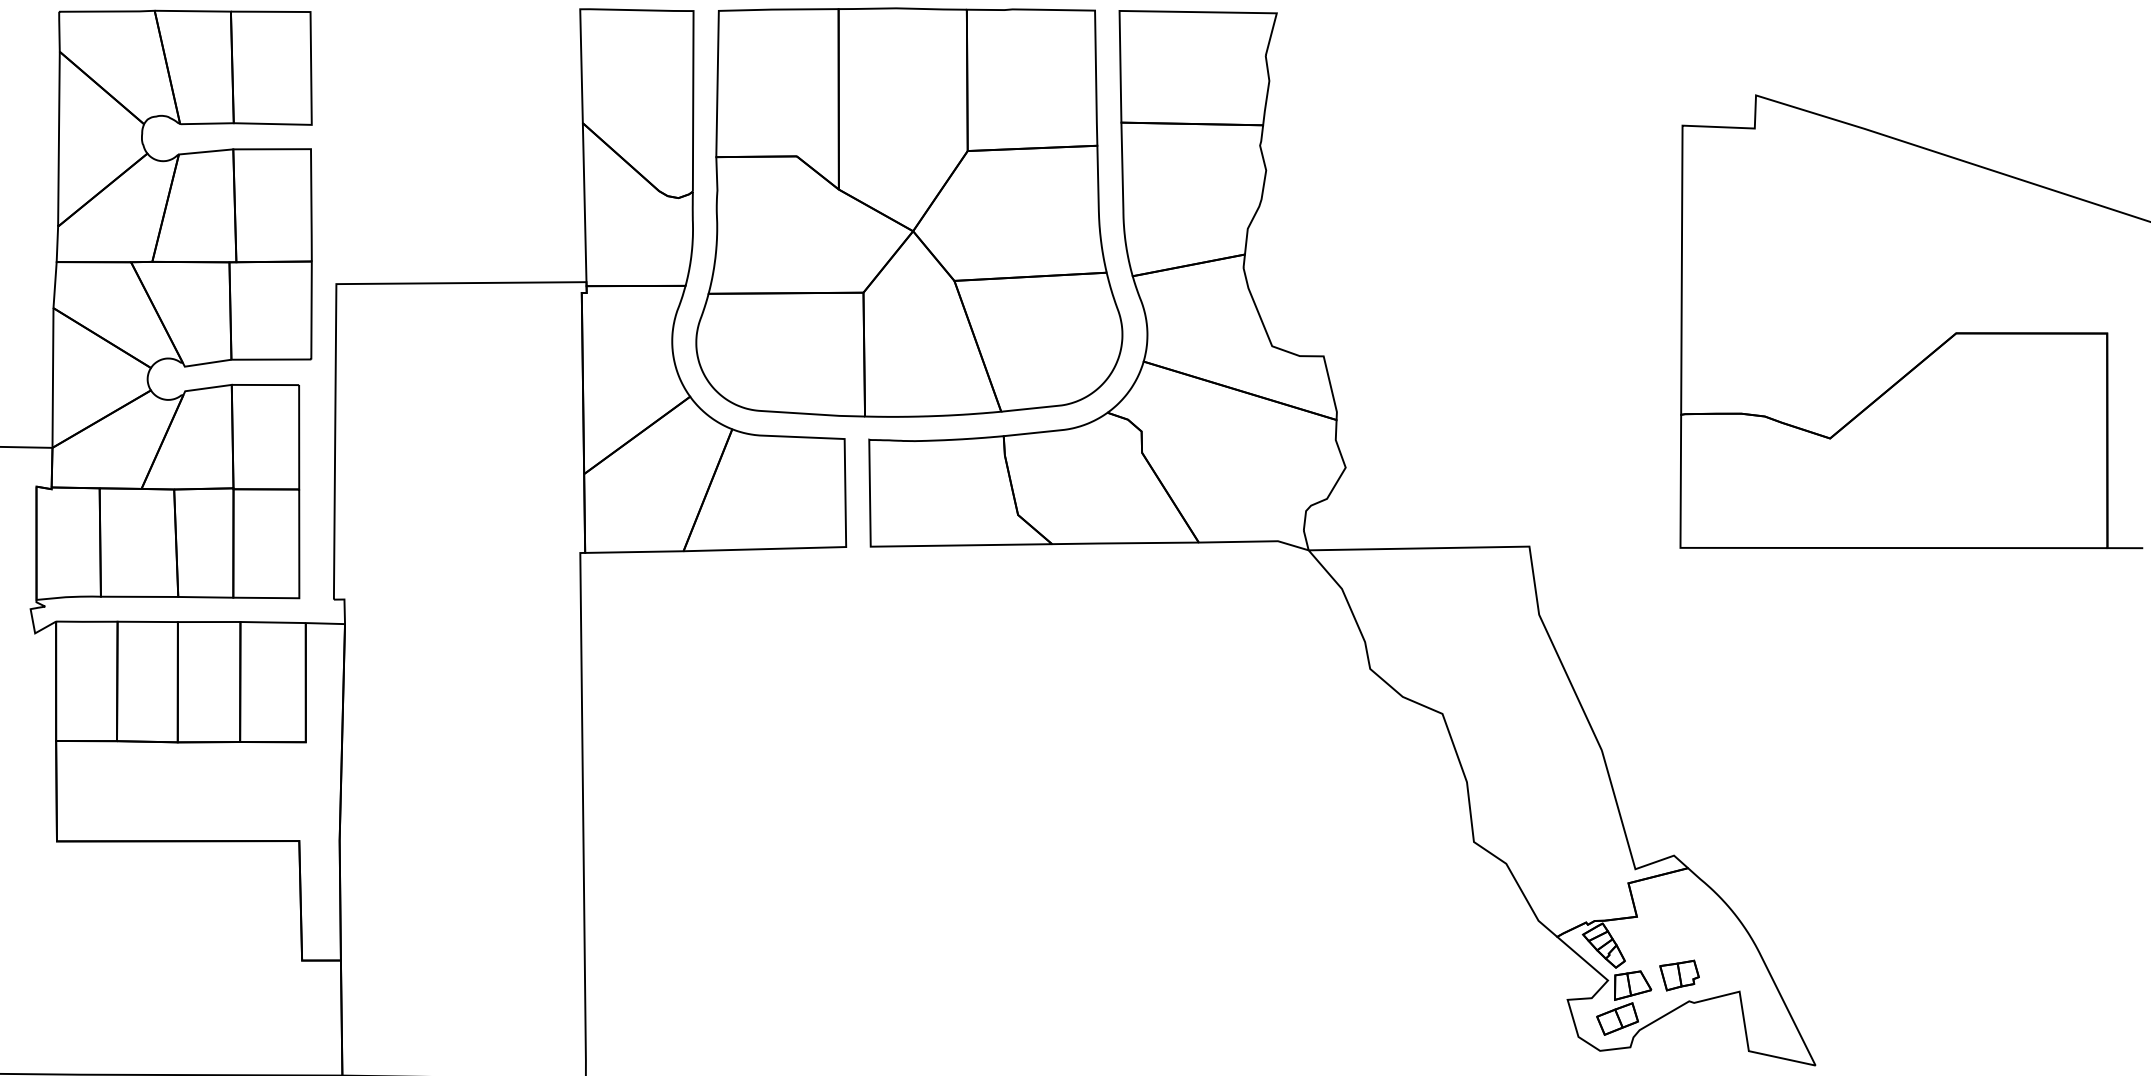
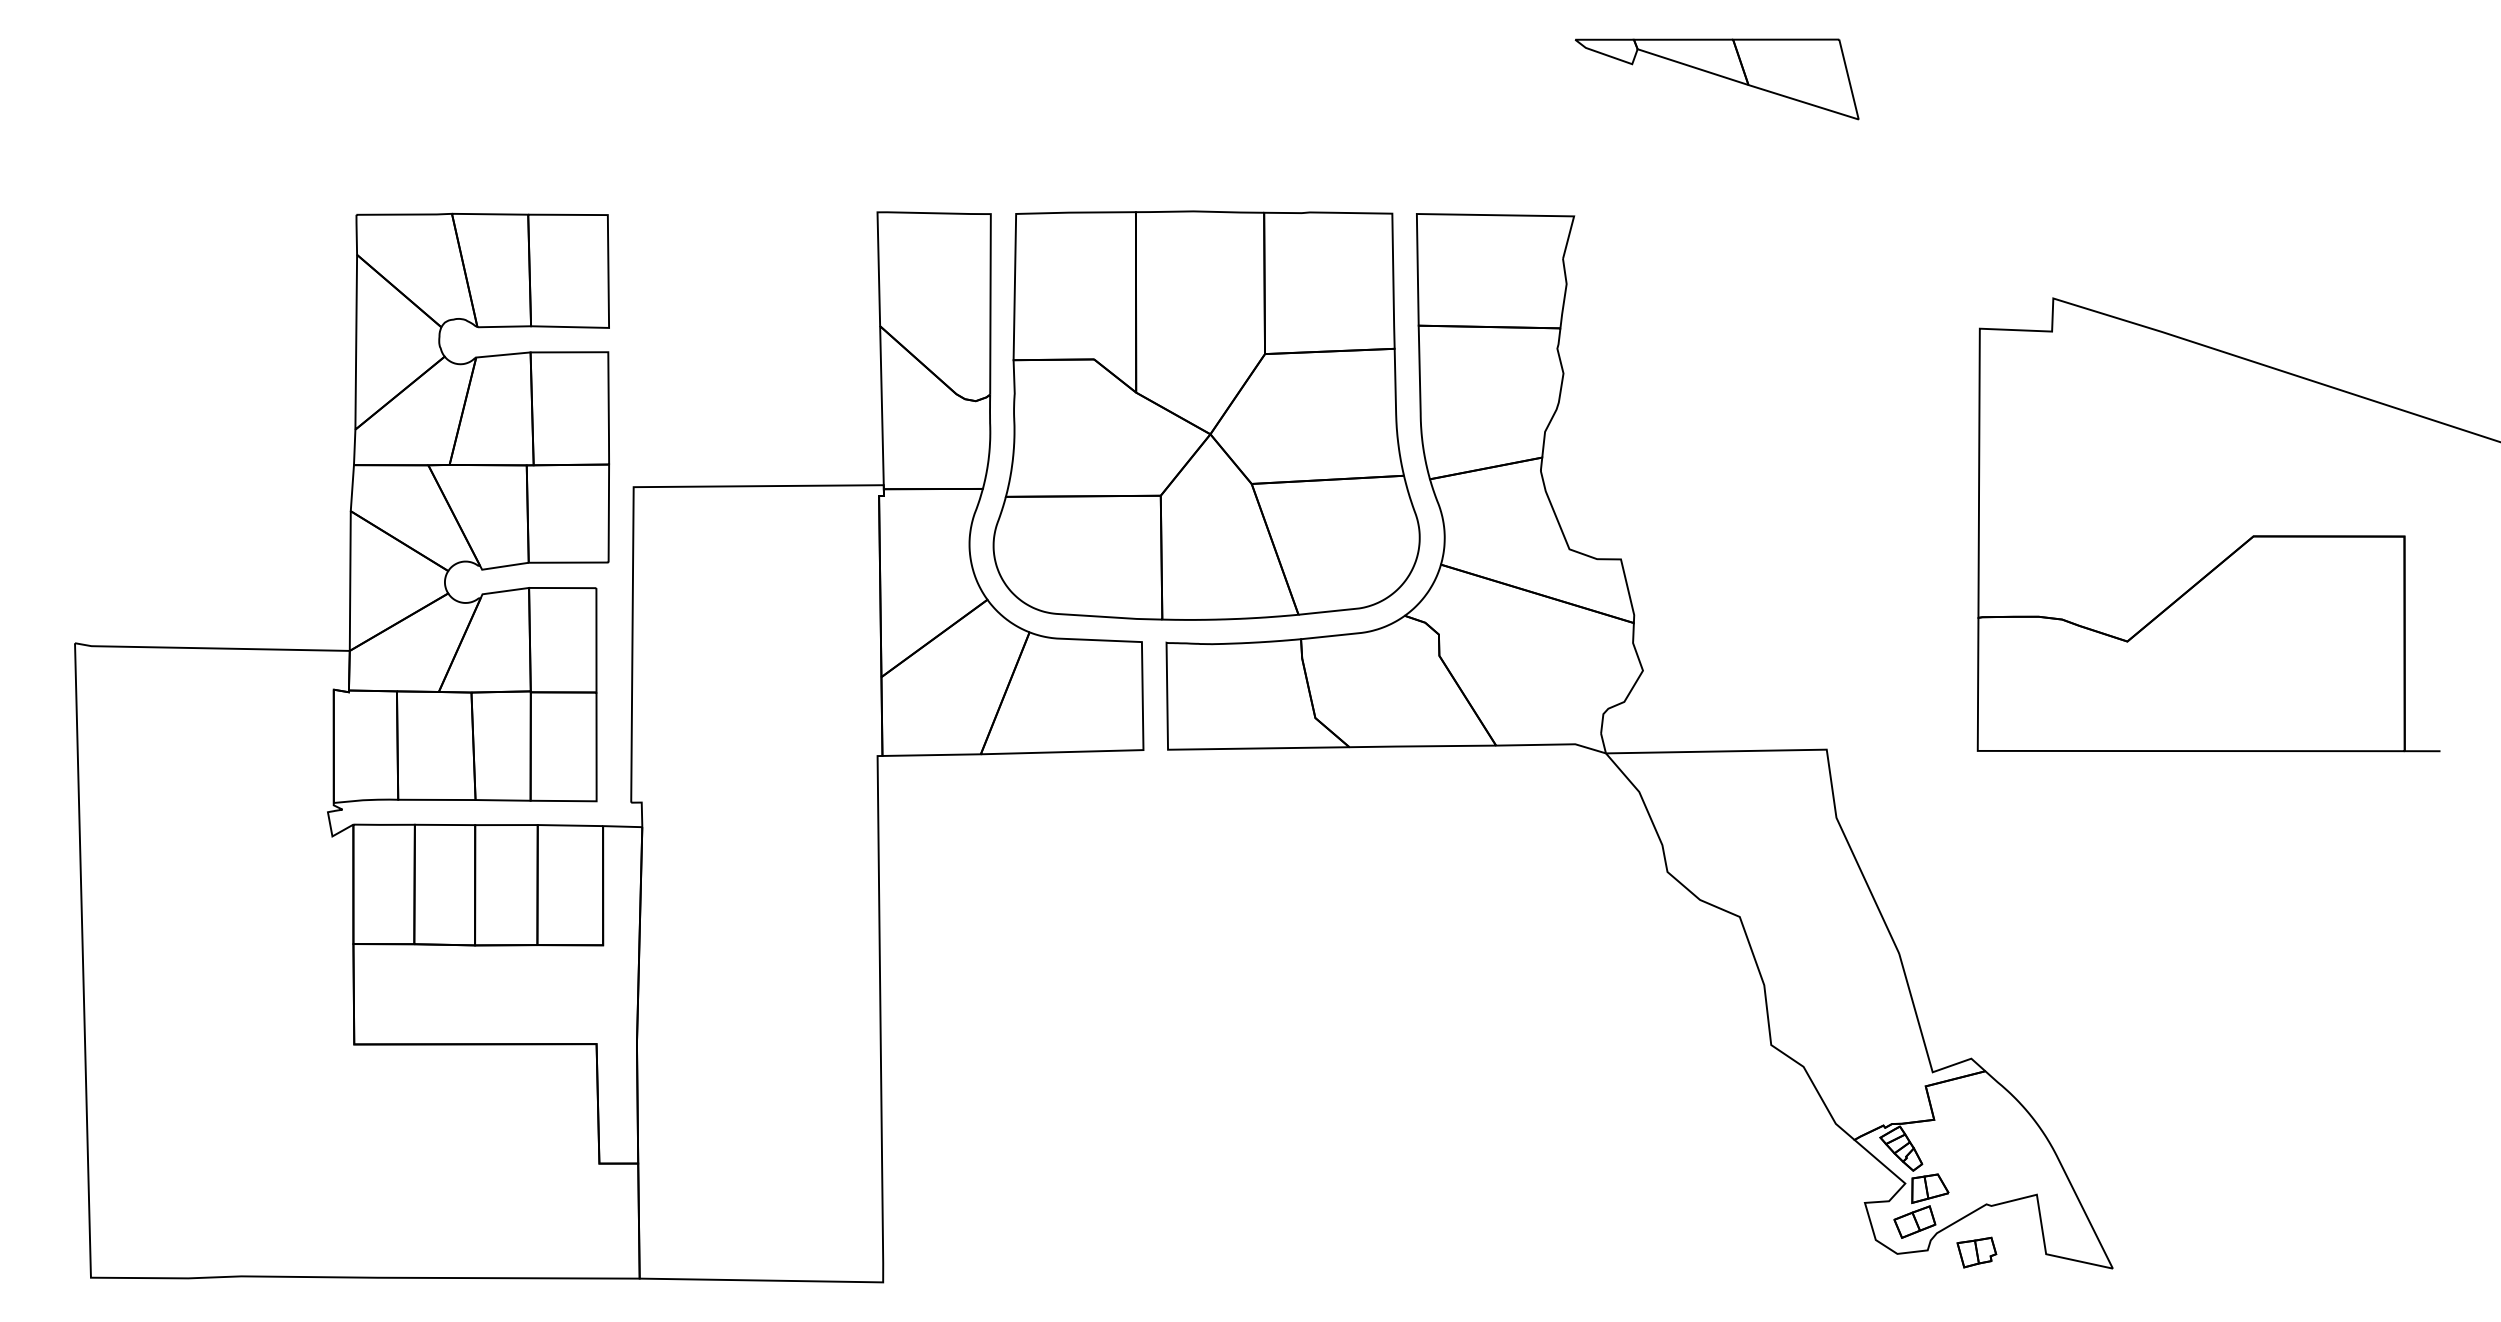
part: (1679, 975) -> (1976, 1252), moved

